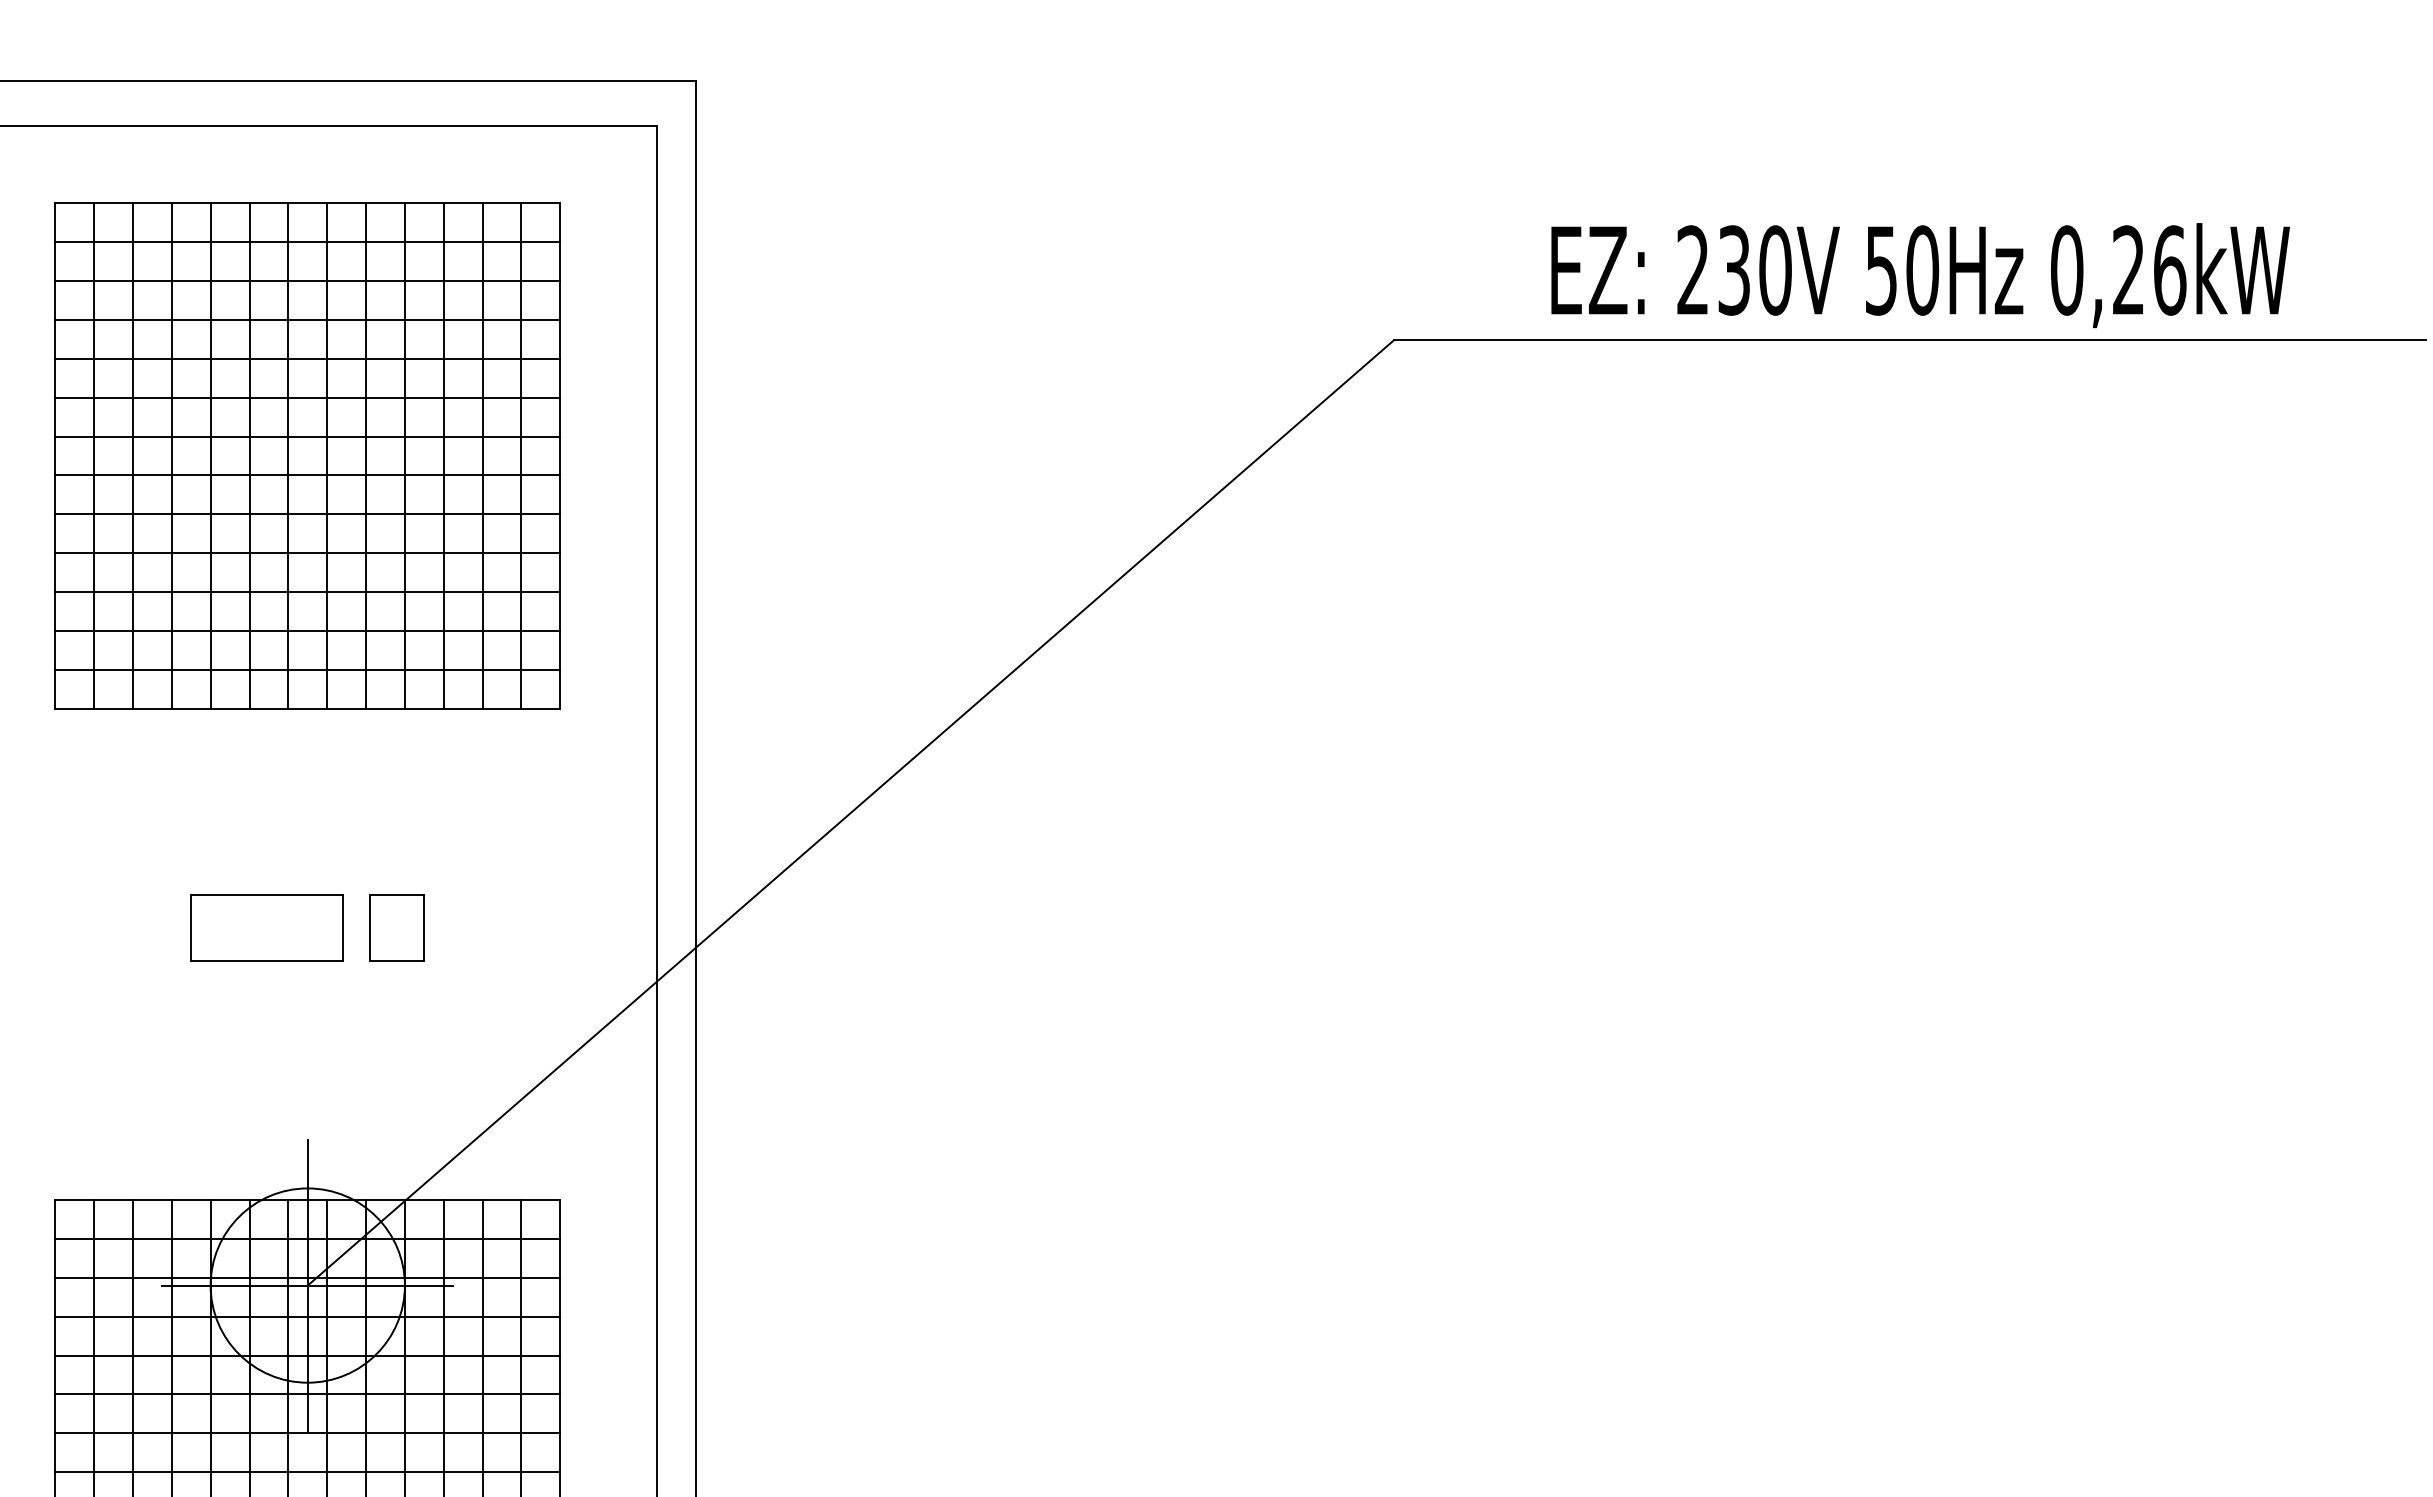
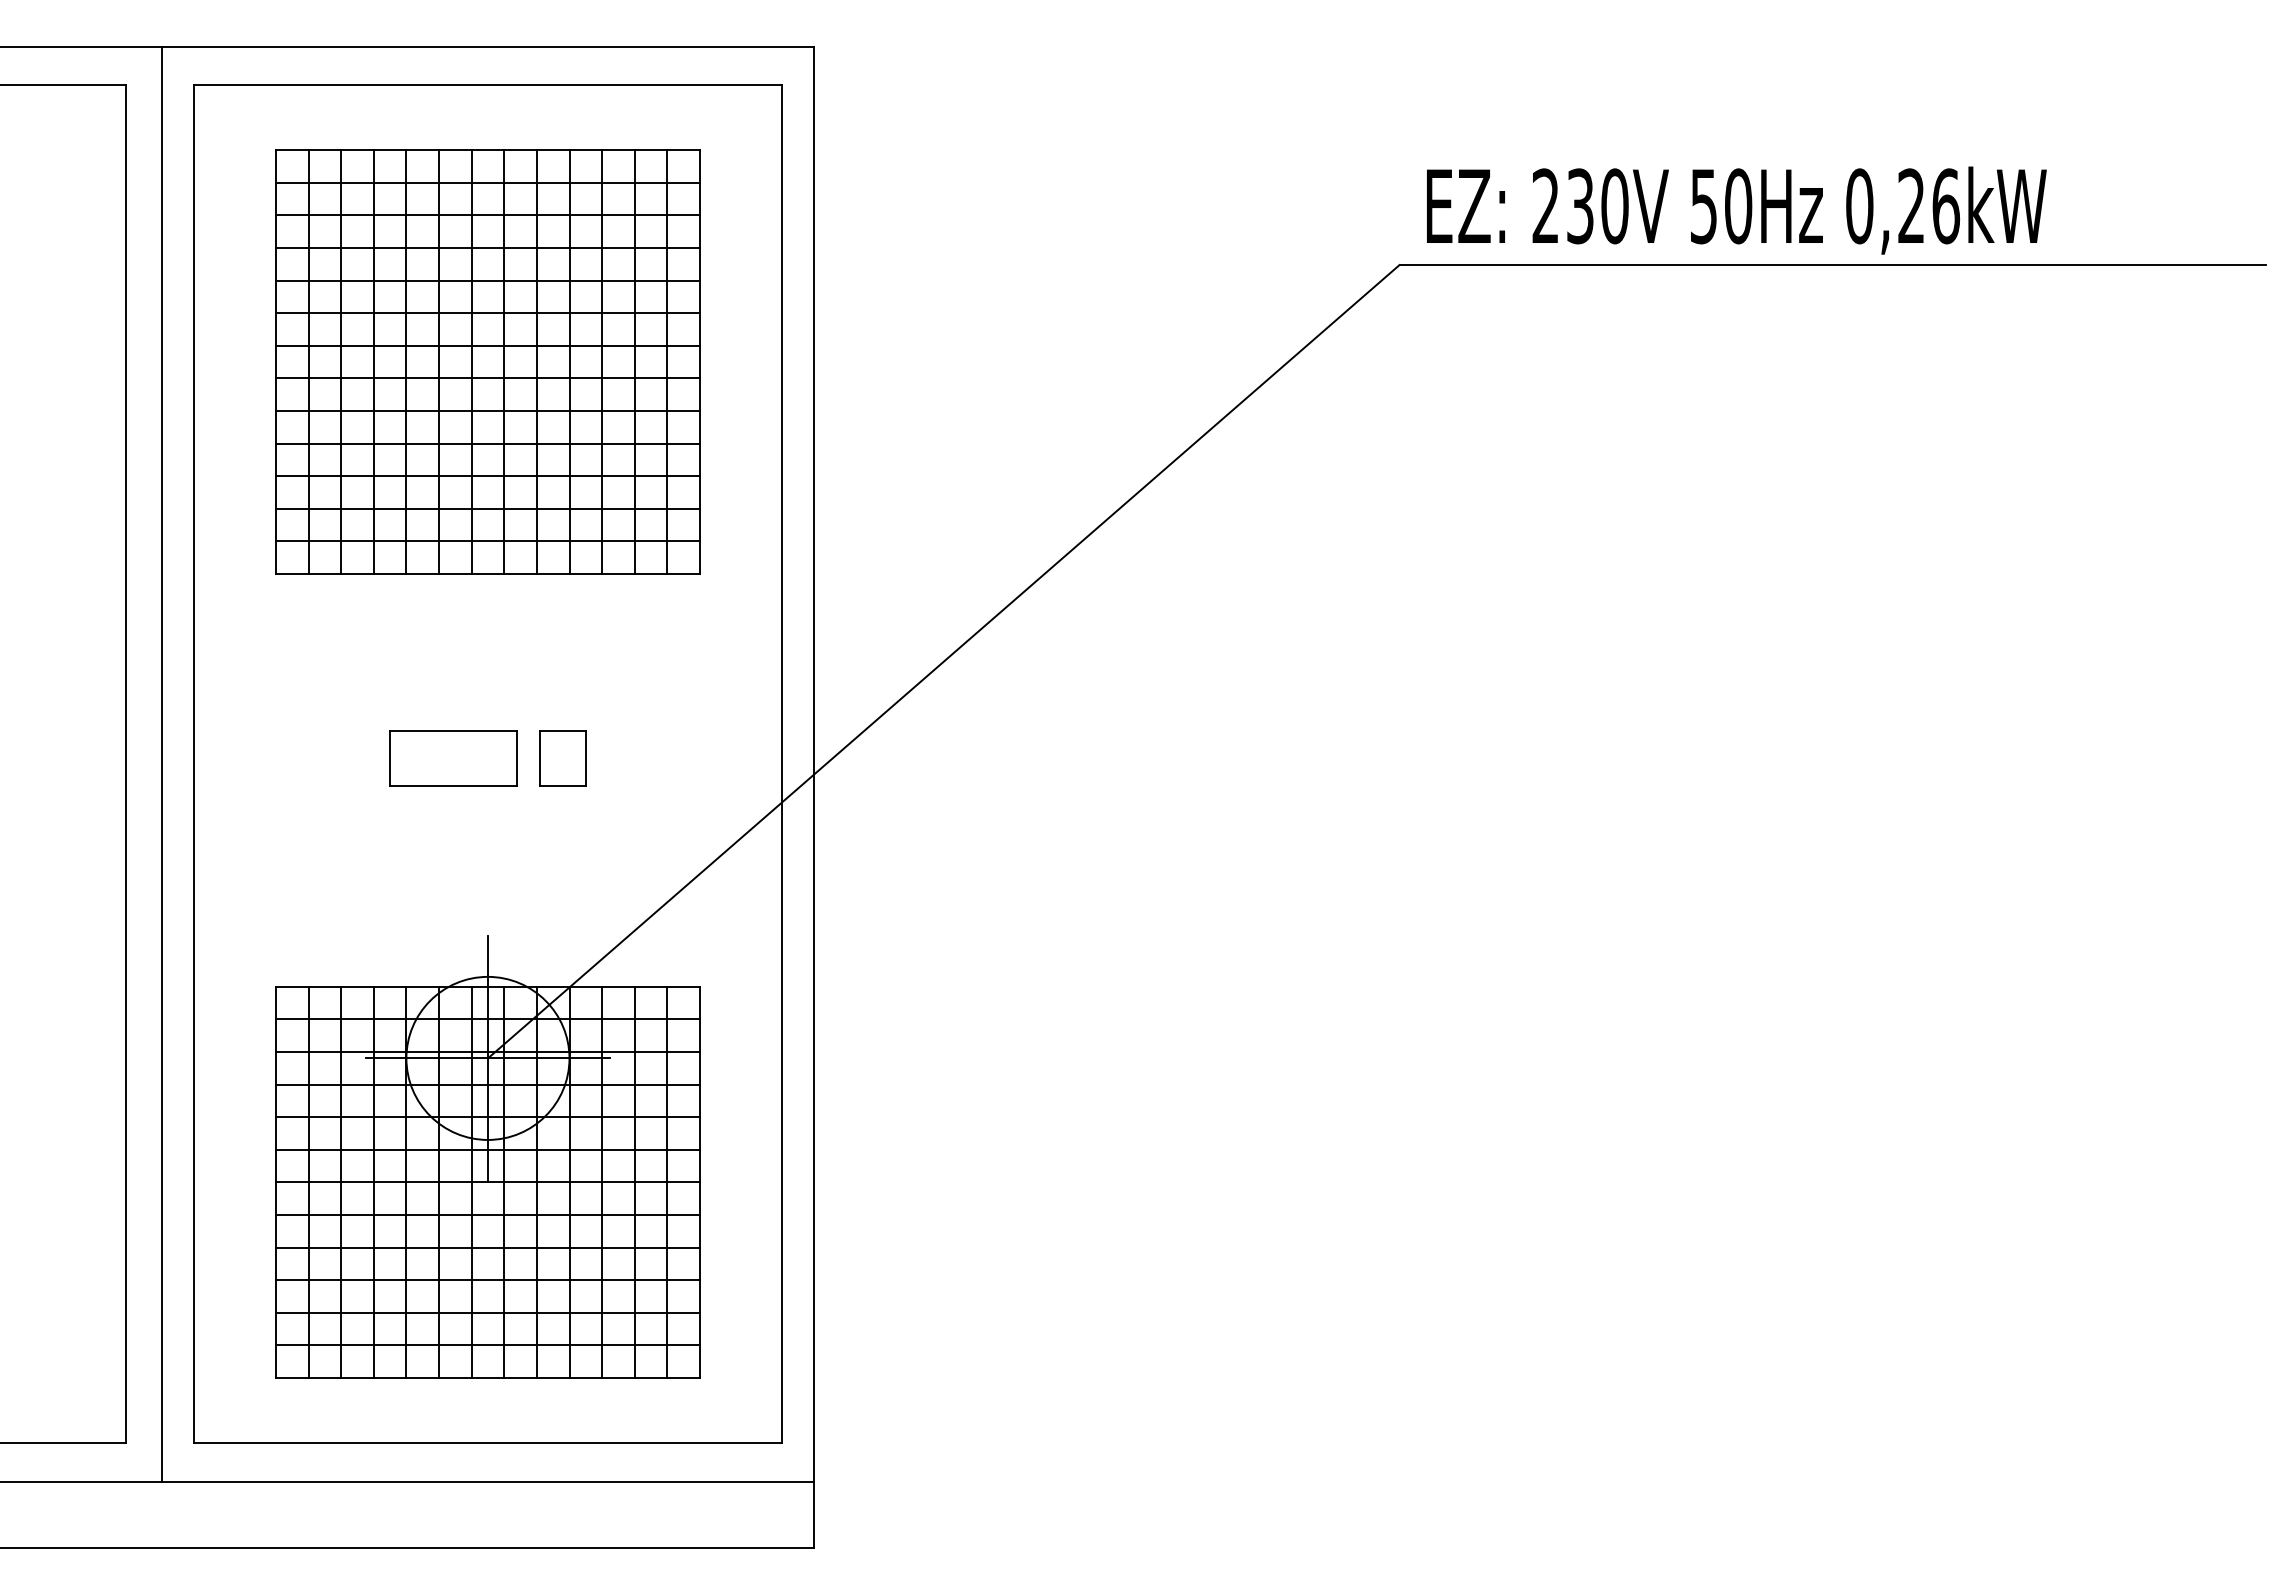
text: (1920, 275) -> (1736, 210), moved

